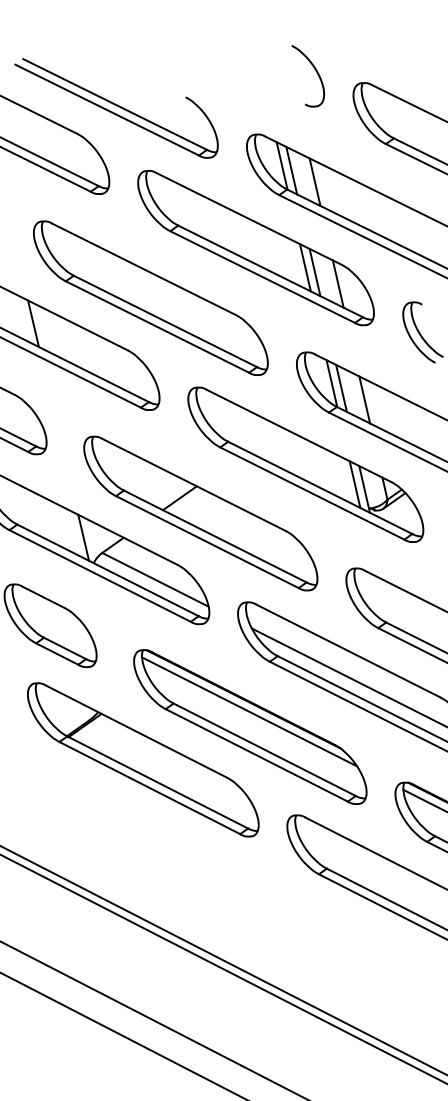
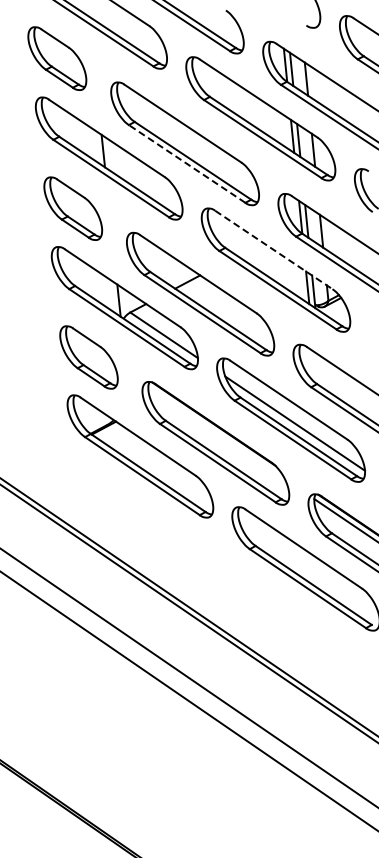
line: (156, 326) -> (186, 163), solid -> dashed
line: (300, 436) -> (274, 250), solid -> dashed
line: (249, 711) -> (216, 432), removed

